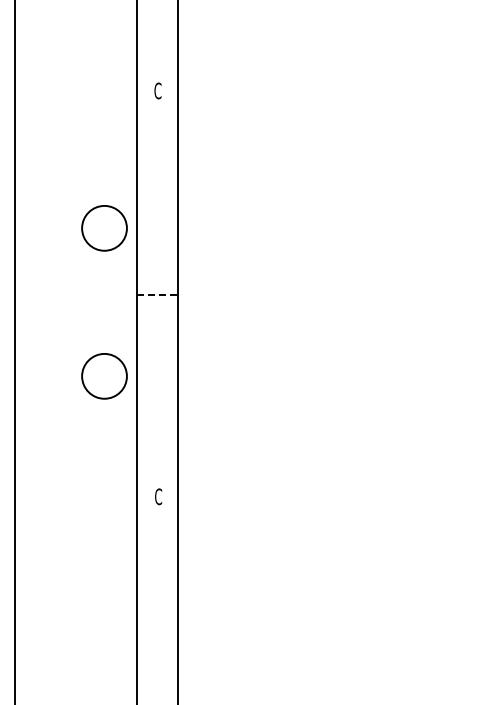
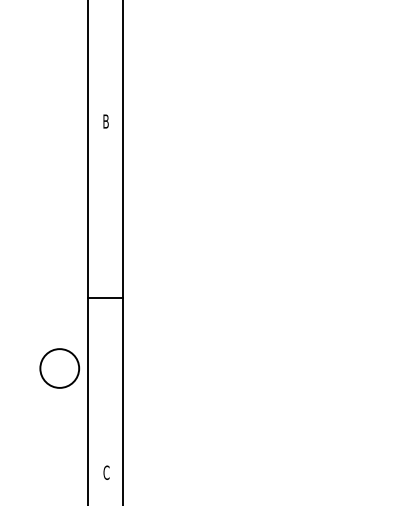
text: (157, 90) -> (105, 121), C -> B
circle: (104, 228) -> (59, 240), removed
line: (158, 294) -> (106, 297), dashed -> solid

